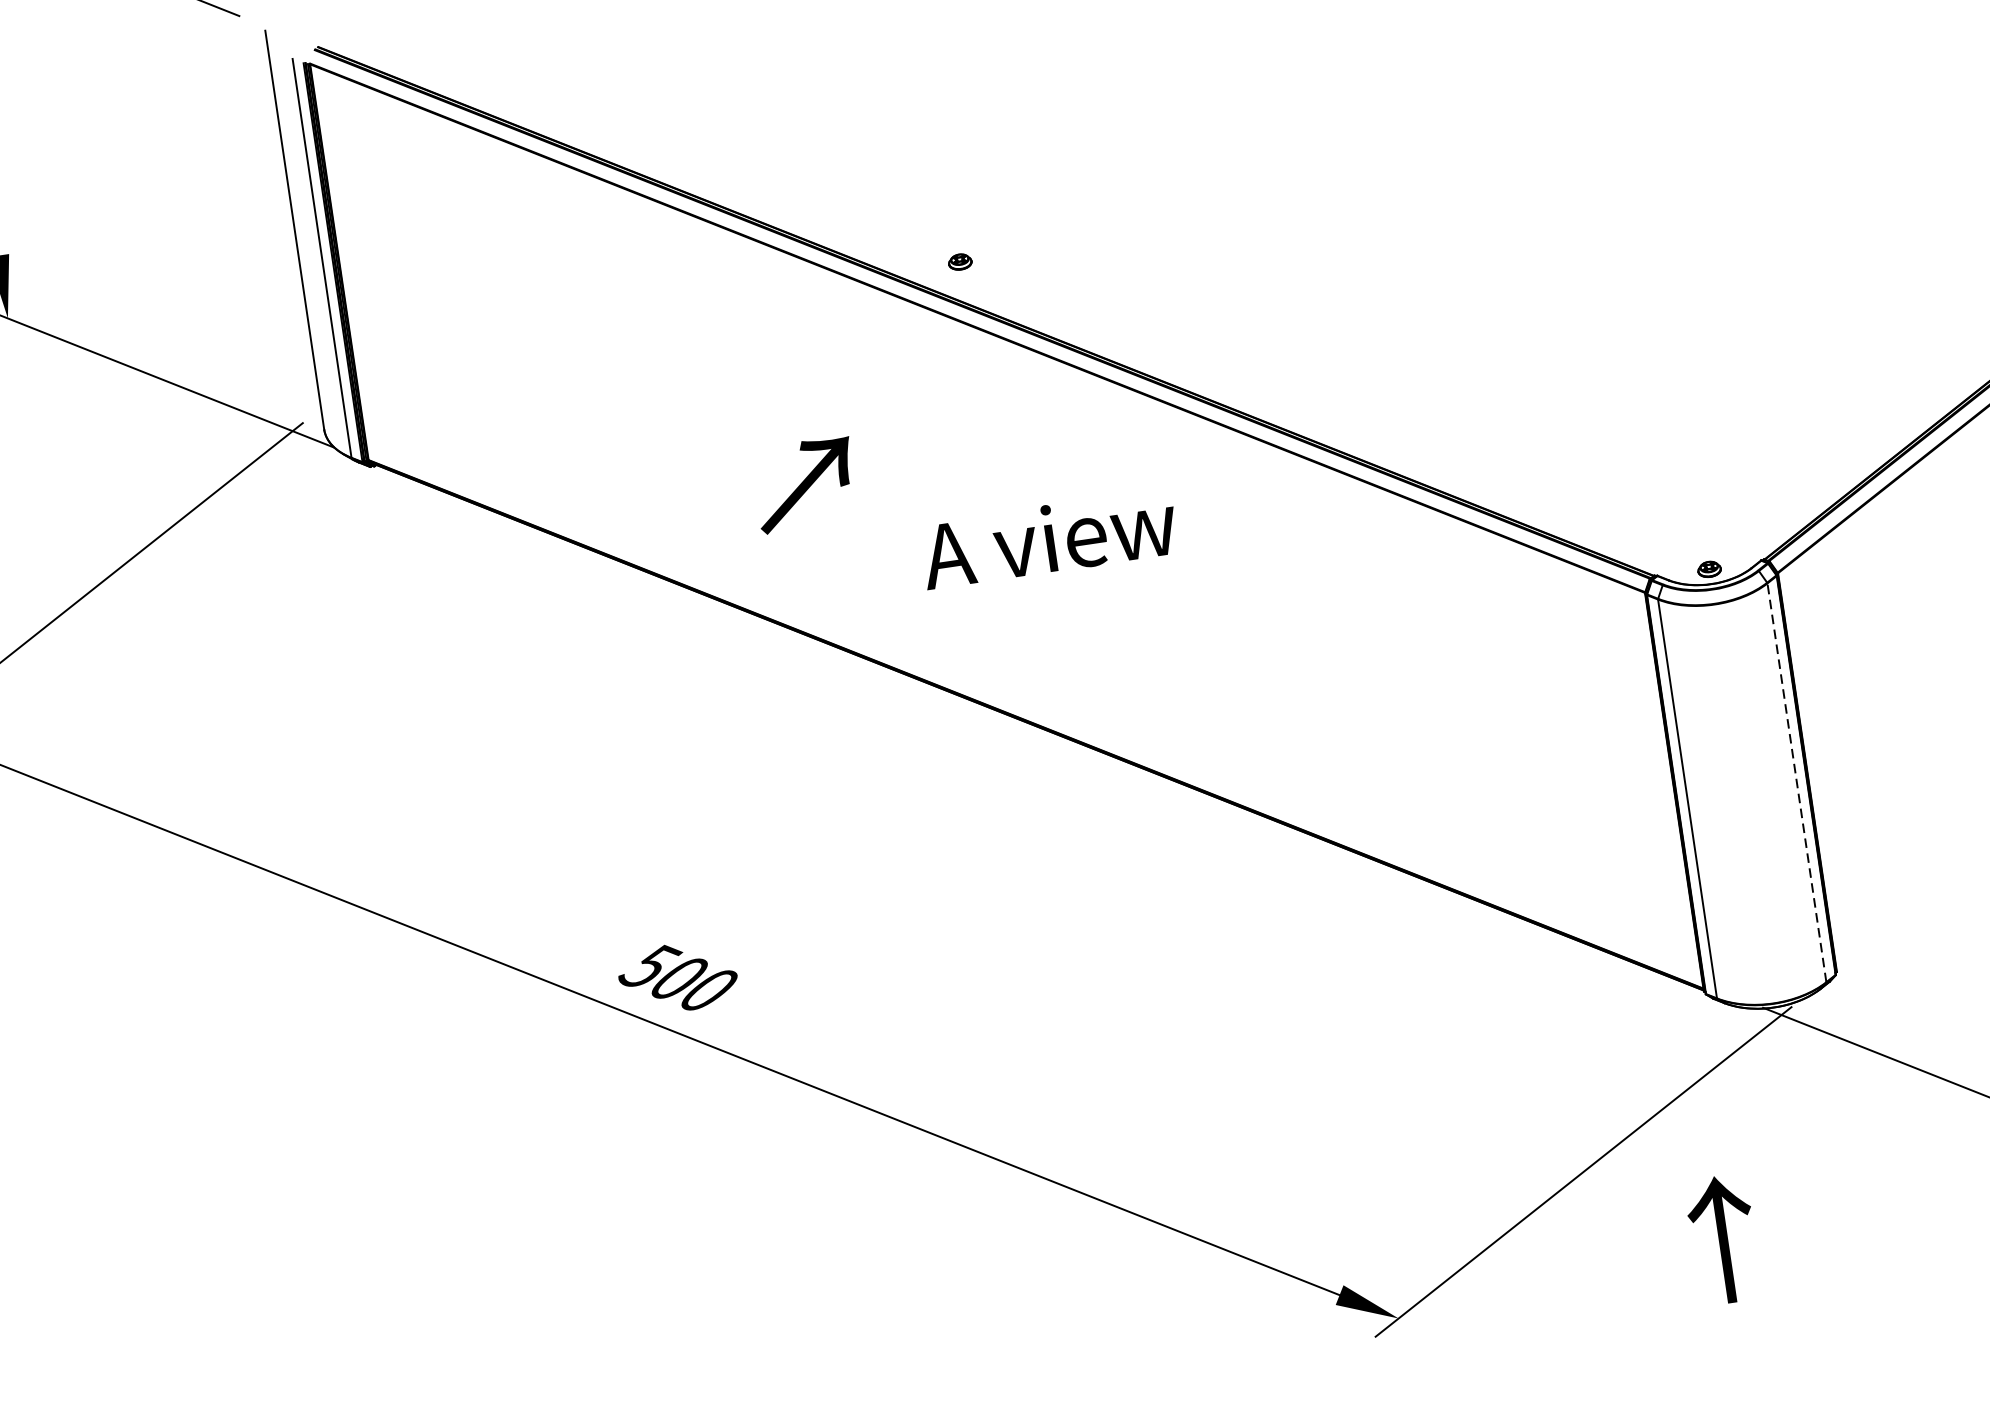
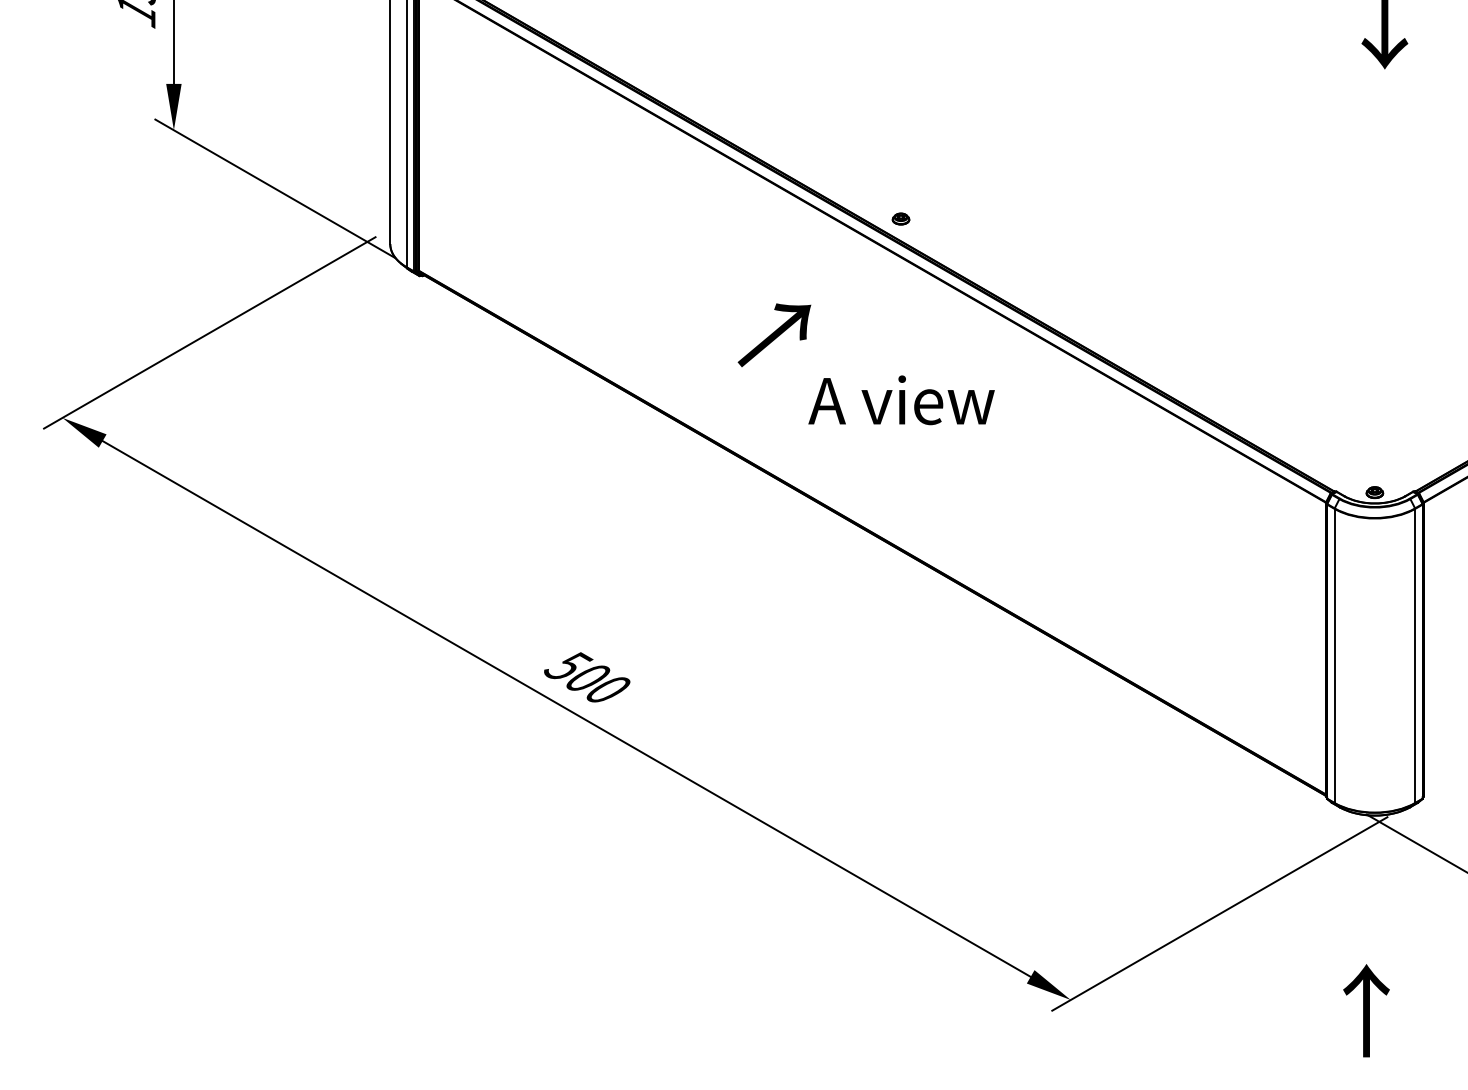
part: (959, 261) -> (900, 218), moved
text: (805, 485) -> (774, 335), moved
line: (1797, 782) -> (1415, 655), dashed -> solid
text: (1723, 1239) -> (1366, 1010), moved

